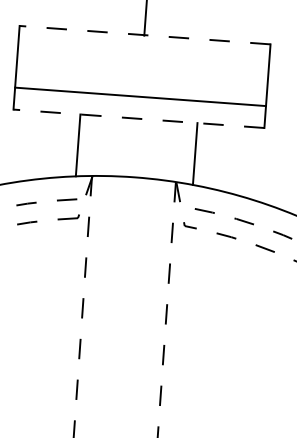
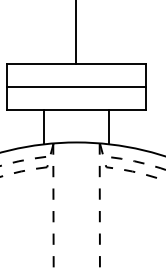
line: (144, 34) -> (76, 63), dashed -> solid
line: (140, 96) -> (76, 86), moved
line: (138, 119) -> (76, 110), dashed -> solid

